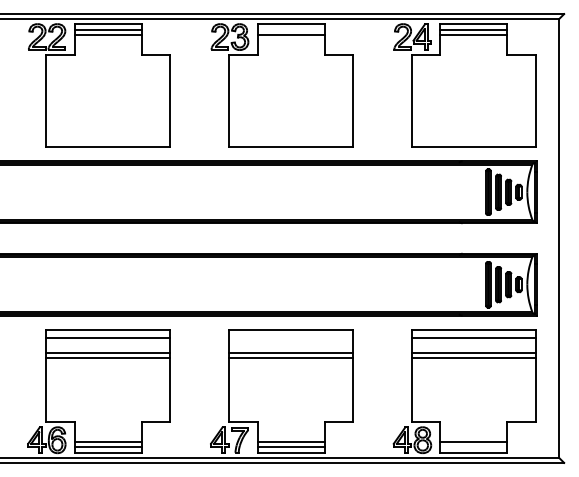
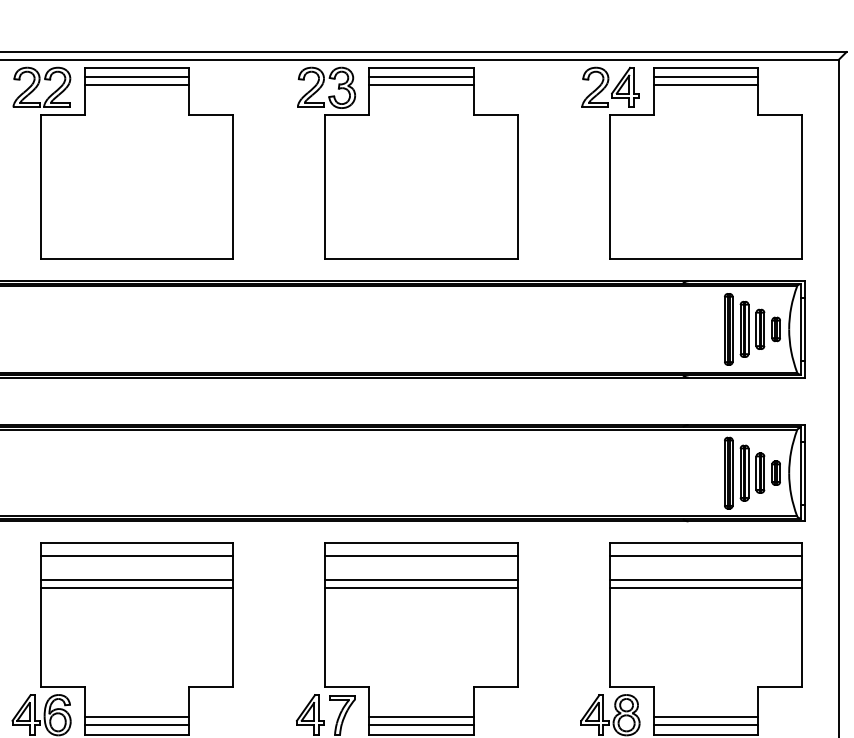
line: (290, 30) -> (420, 77), added
line: (290, 338) -> (420, 556), added
line: (473, 446) -> (705, 724), added

